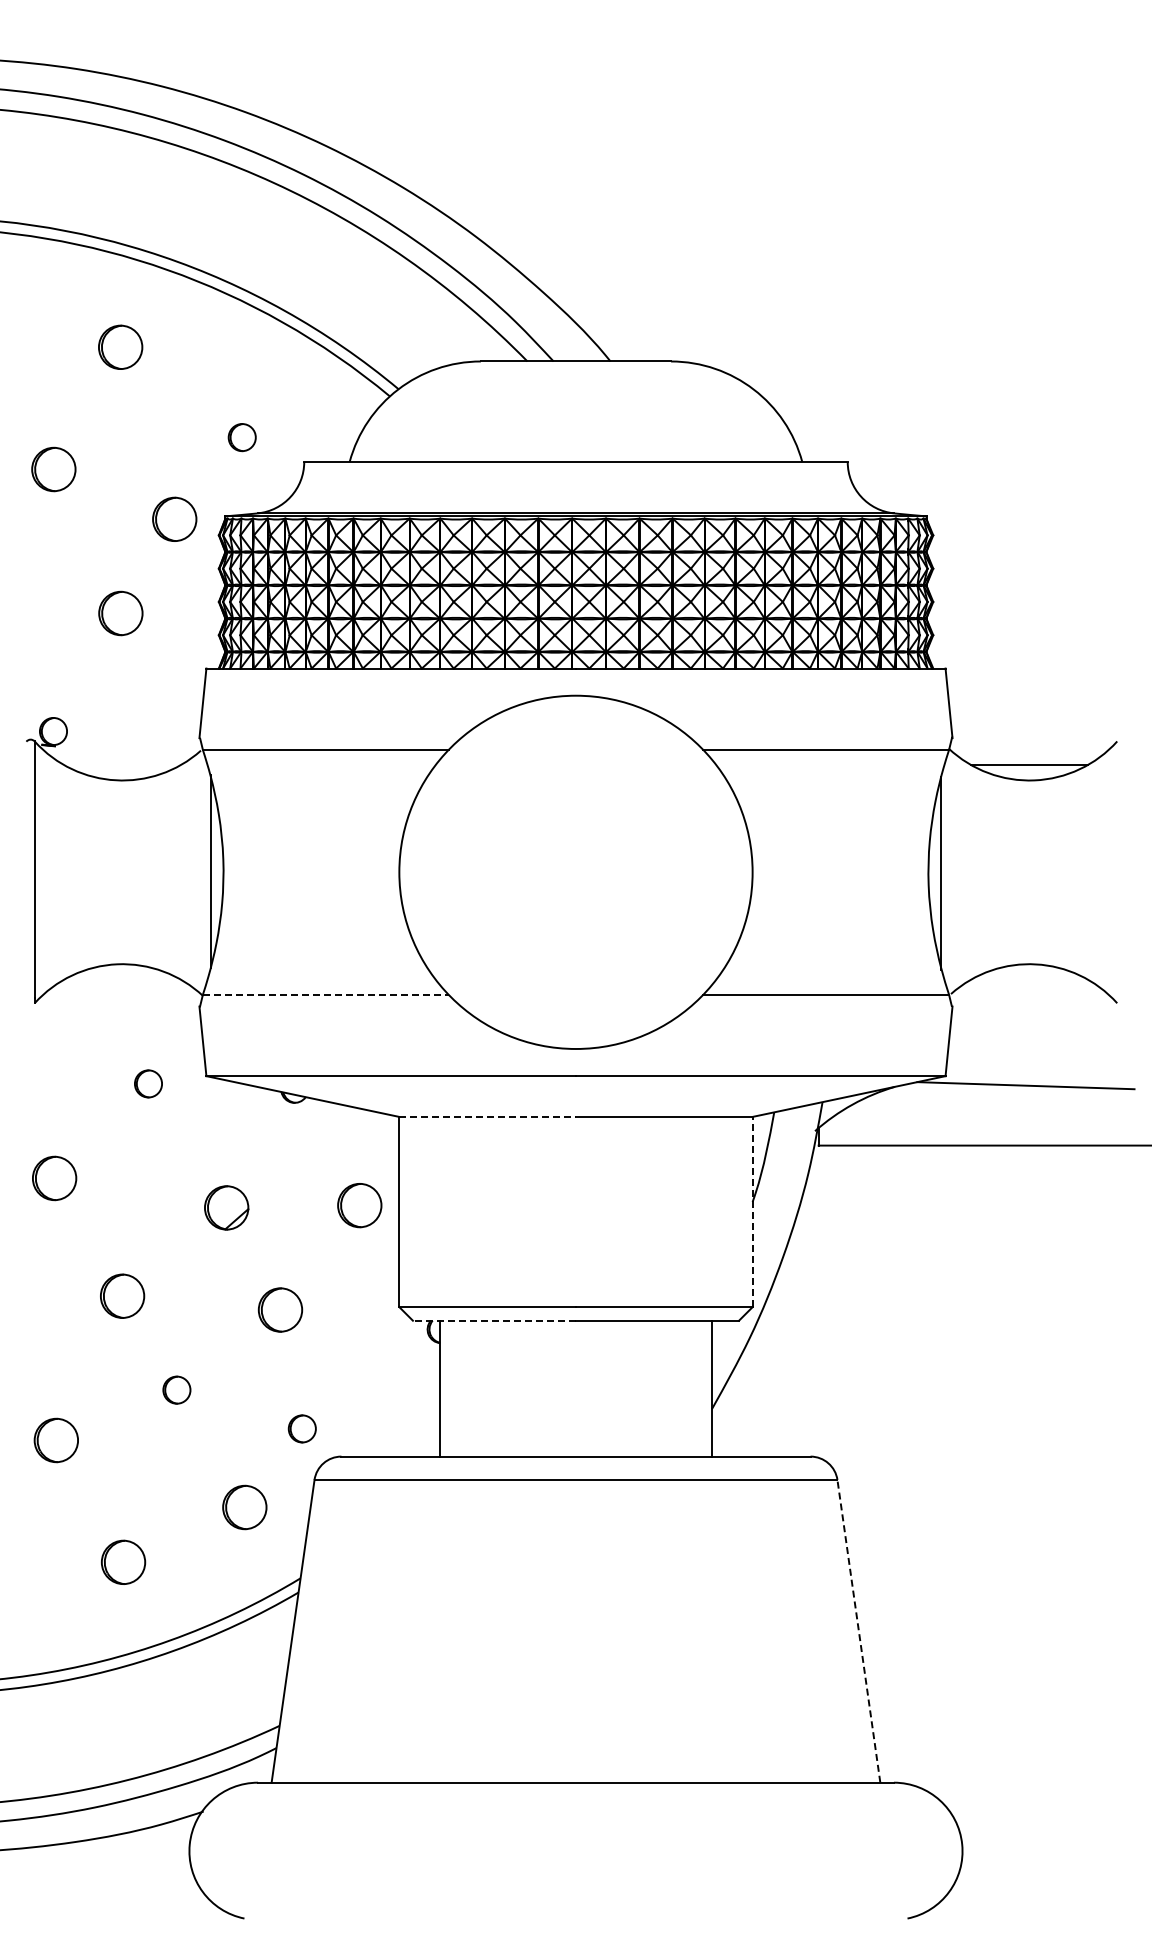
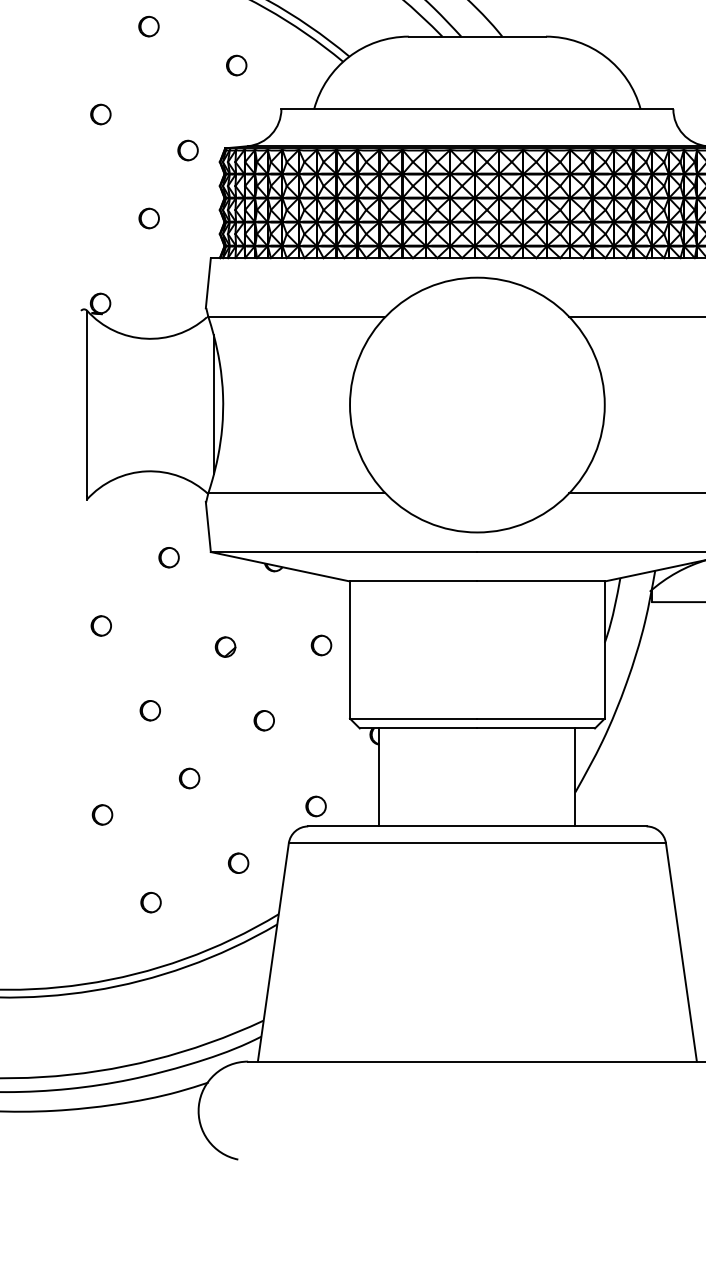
part: (120, 347) -> (148, 26), size x0.62
part: (241, 437) -> (236, 65), moved
circle: (53, 469) -> (100, 114), size x0.62
circle: (174, 519) -> (187, 150), size x0.62
part: (120, 613) -> (148, 218), size x0.62
line: (325, 994) -> (296, 493), dashed -> solid
line: (488, 1116) -> (414, 581), dashed -> solid
part: (54, 1178) -> (101, 625), size x0.62
part: (359, 1205) -> (321, 645), size x0.62
part: (226, 1207) -> (225, 646), size x0.62
line: (752, 1211) -> (604, 649), dashed -> solid
part: (122, 1295) -> (150, 710), size x0.62
circle: (280, 1309) -> (264, 720), size x0.62
line: (494, 1320) -> (418, 728), dashed -> solid
part: (301, 1428) -> (315, 806), moved
part: (55, 1440) -> (102, 814), size x0.62
part: (244, 1507) -> (238, 863), size x0.62
part: (123, 1561) -> (151, 902), size x0.62
line: (858, 1631) -> (681, 952), dashed -> solid

